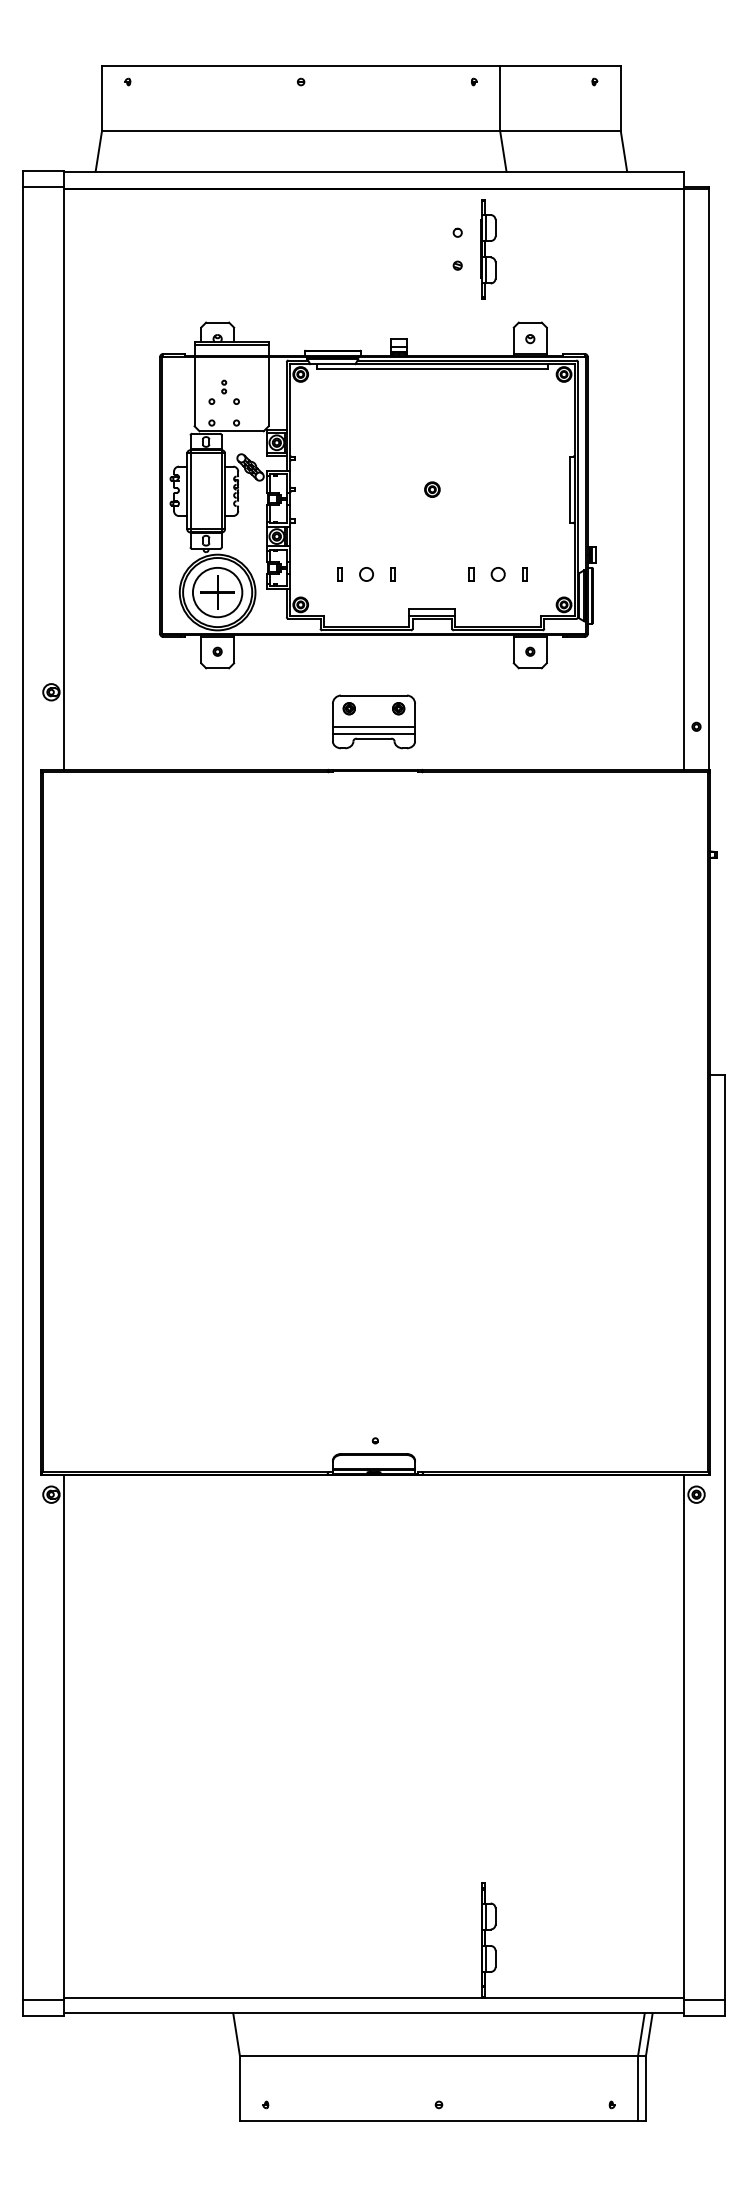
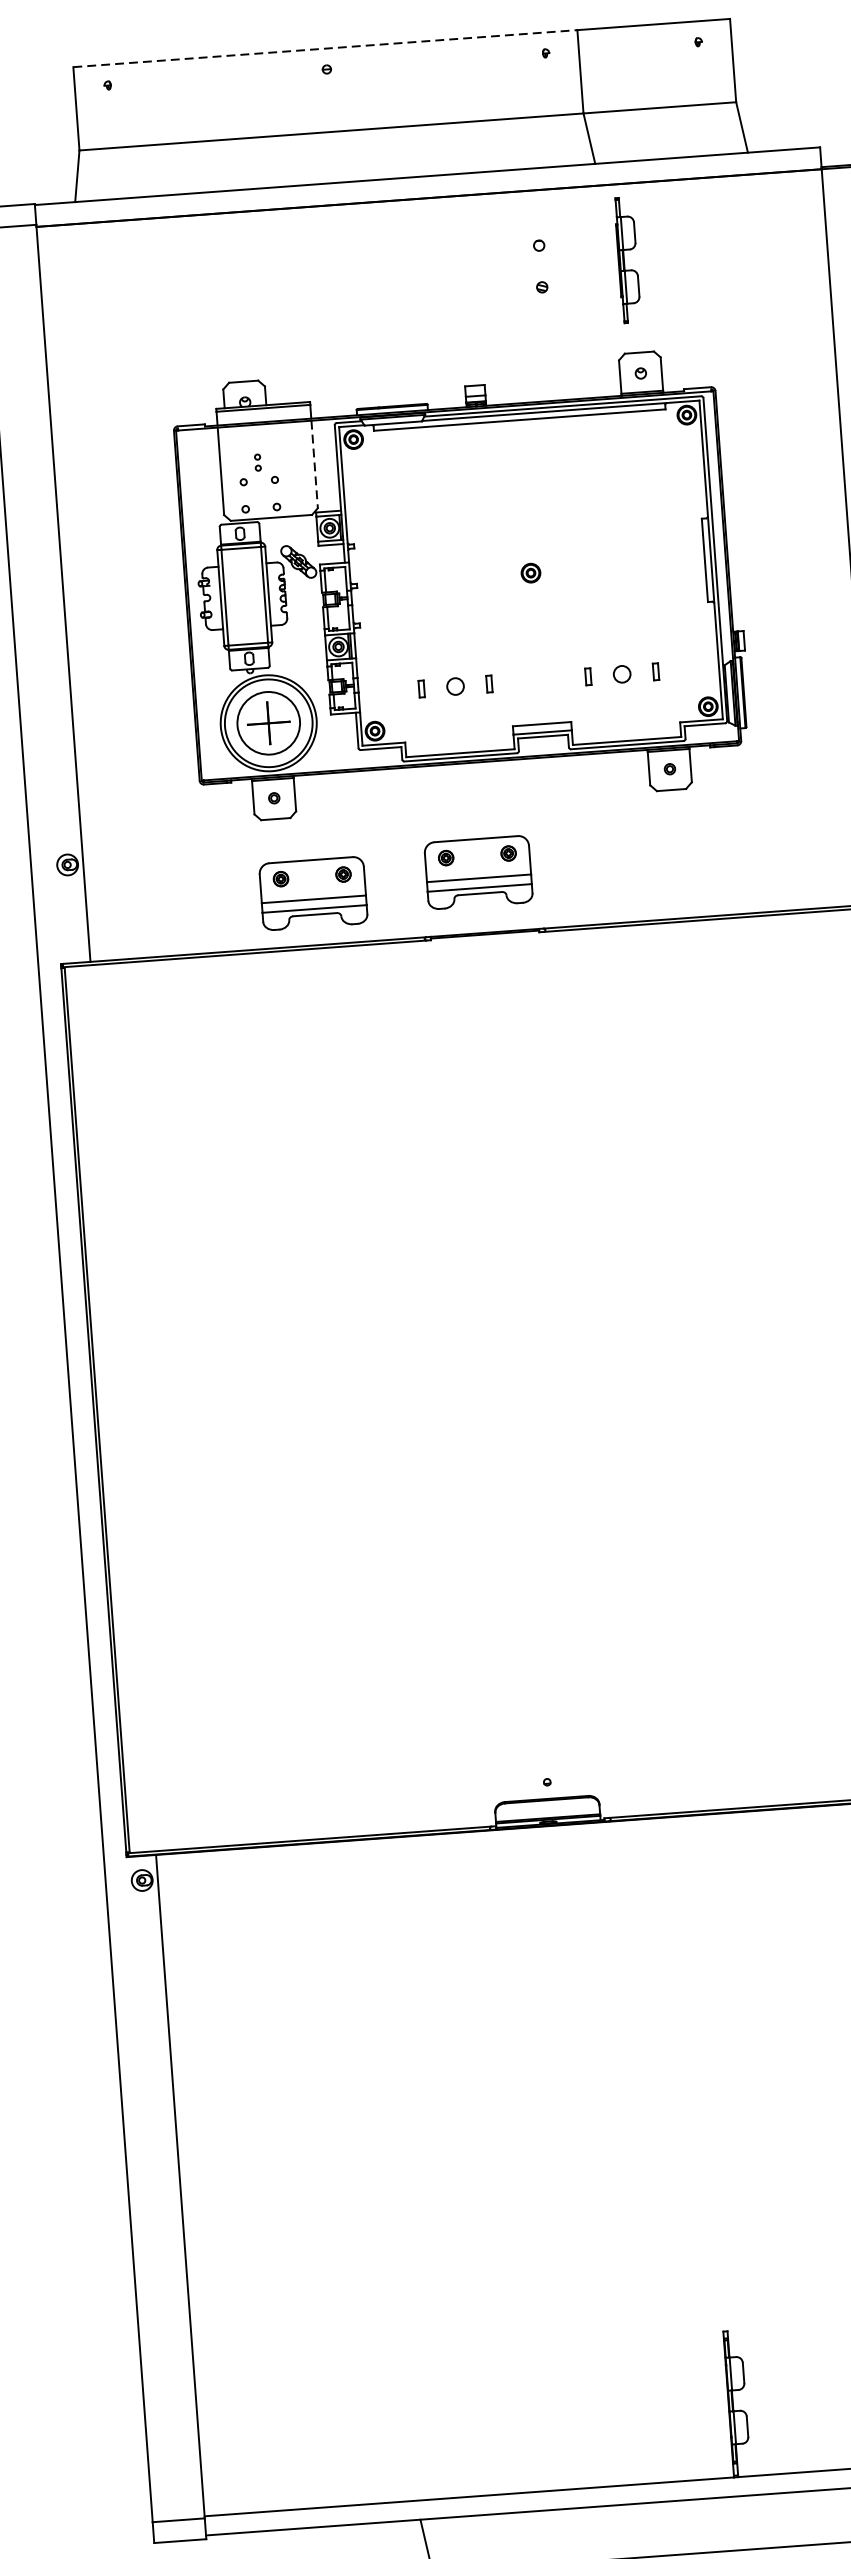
line: (301, 65) -> (325, 48), solid -> dashed
part: (488, 249) -> (627, 260), moved
line: (268, 391) -> (314, 464), solid -> dashed
part: (242, 728) -> (312, 893), added

